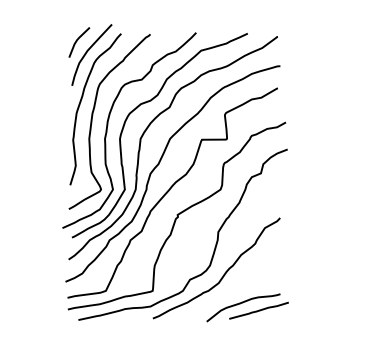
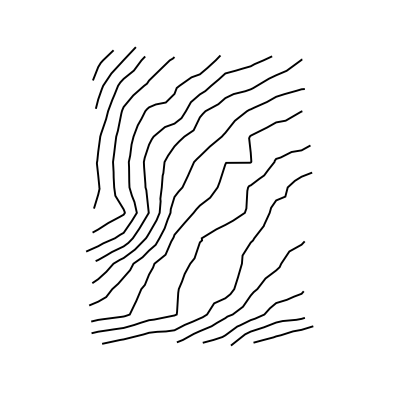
curve: (230, 293) -> (254, 317), added

